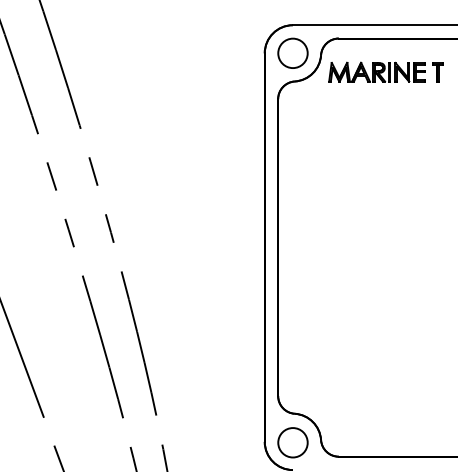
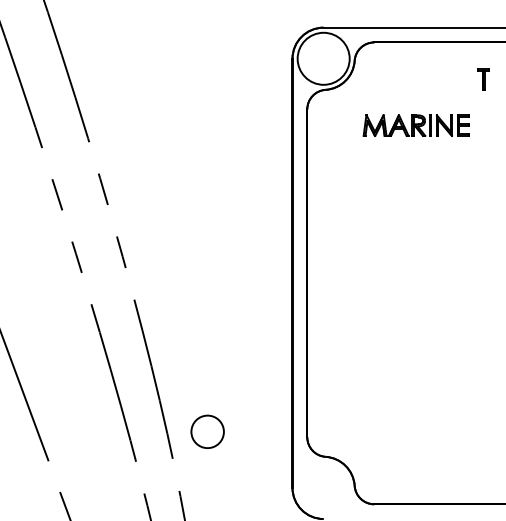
circle: (292, 53) -> (323, 58), size x1.6
part: (376, 72) -> (415, 125), moved
circle: (292, 442) -> (207, 431), moved

